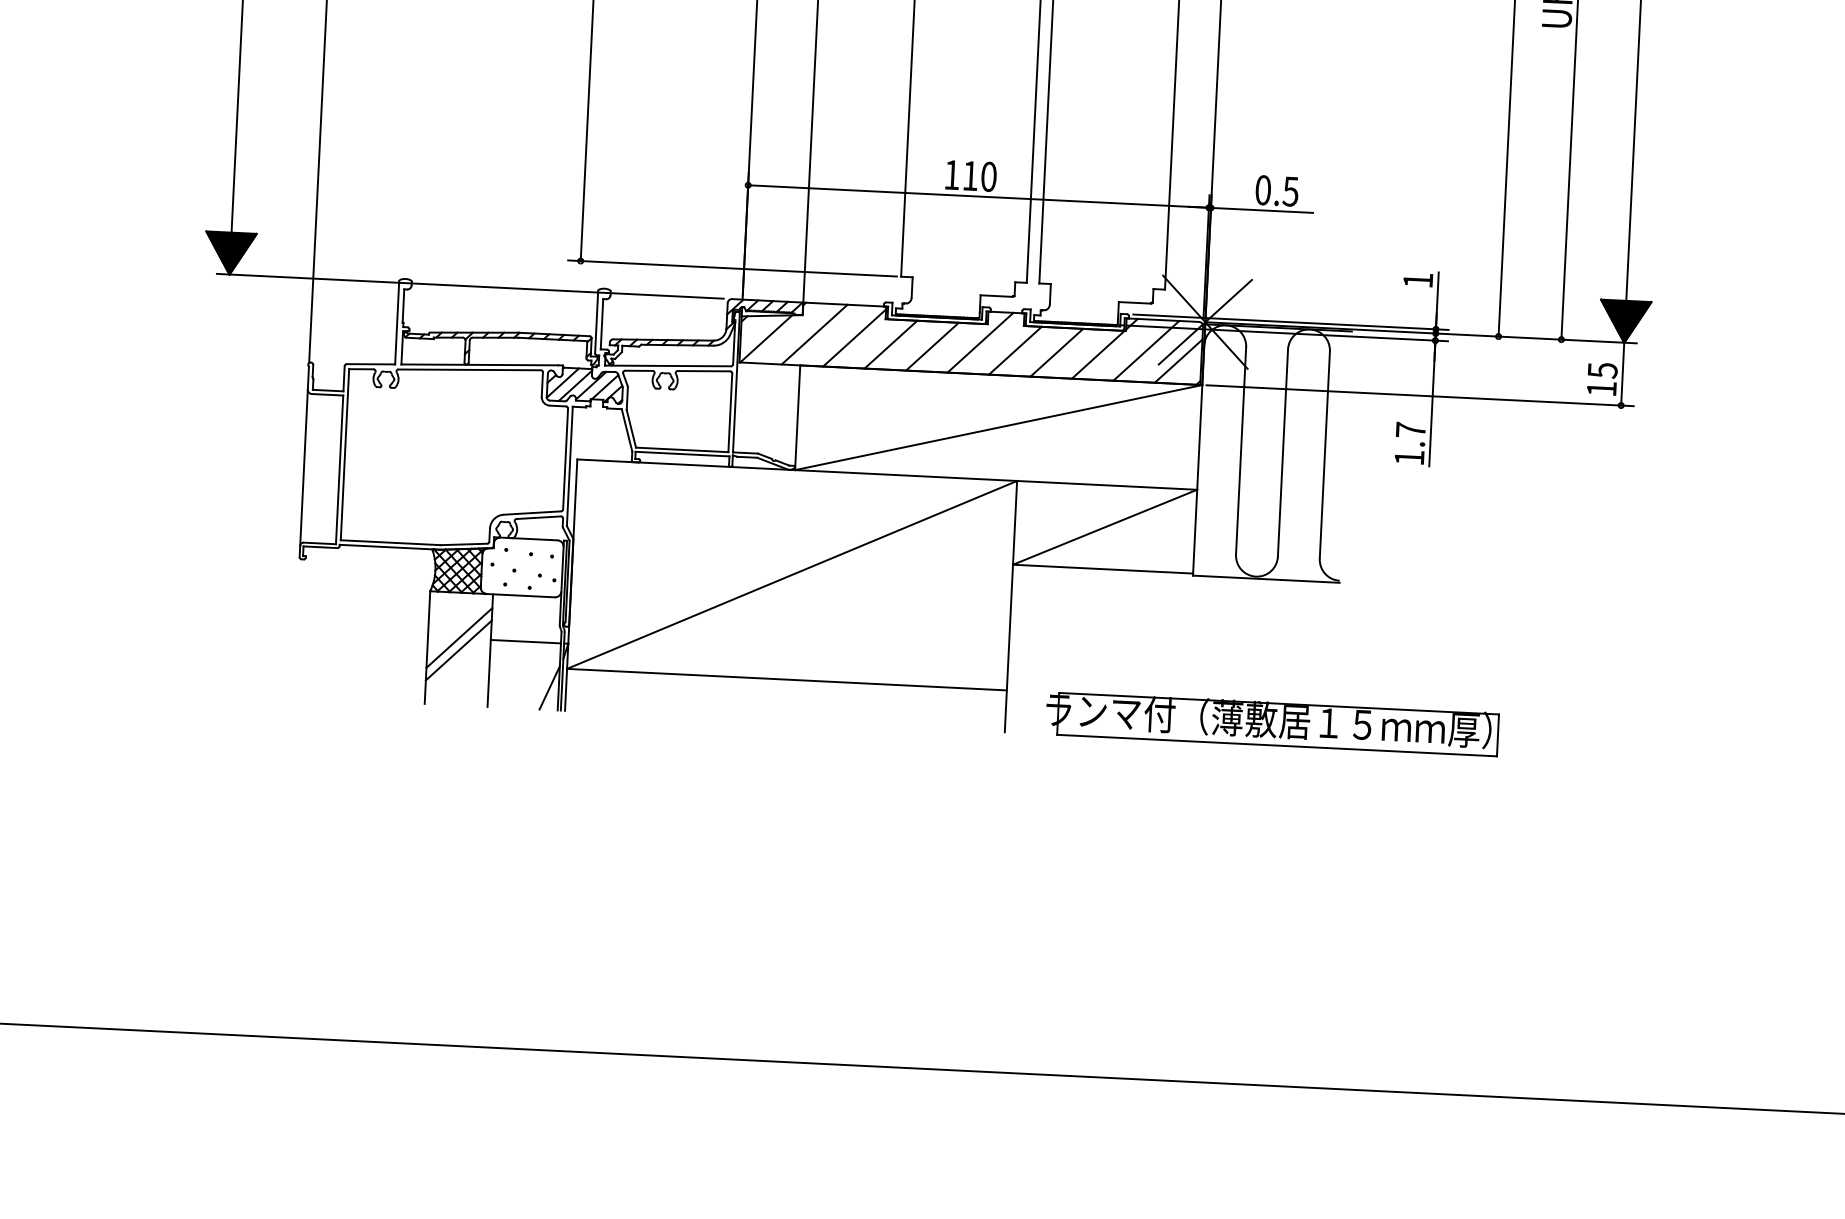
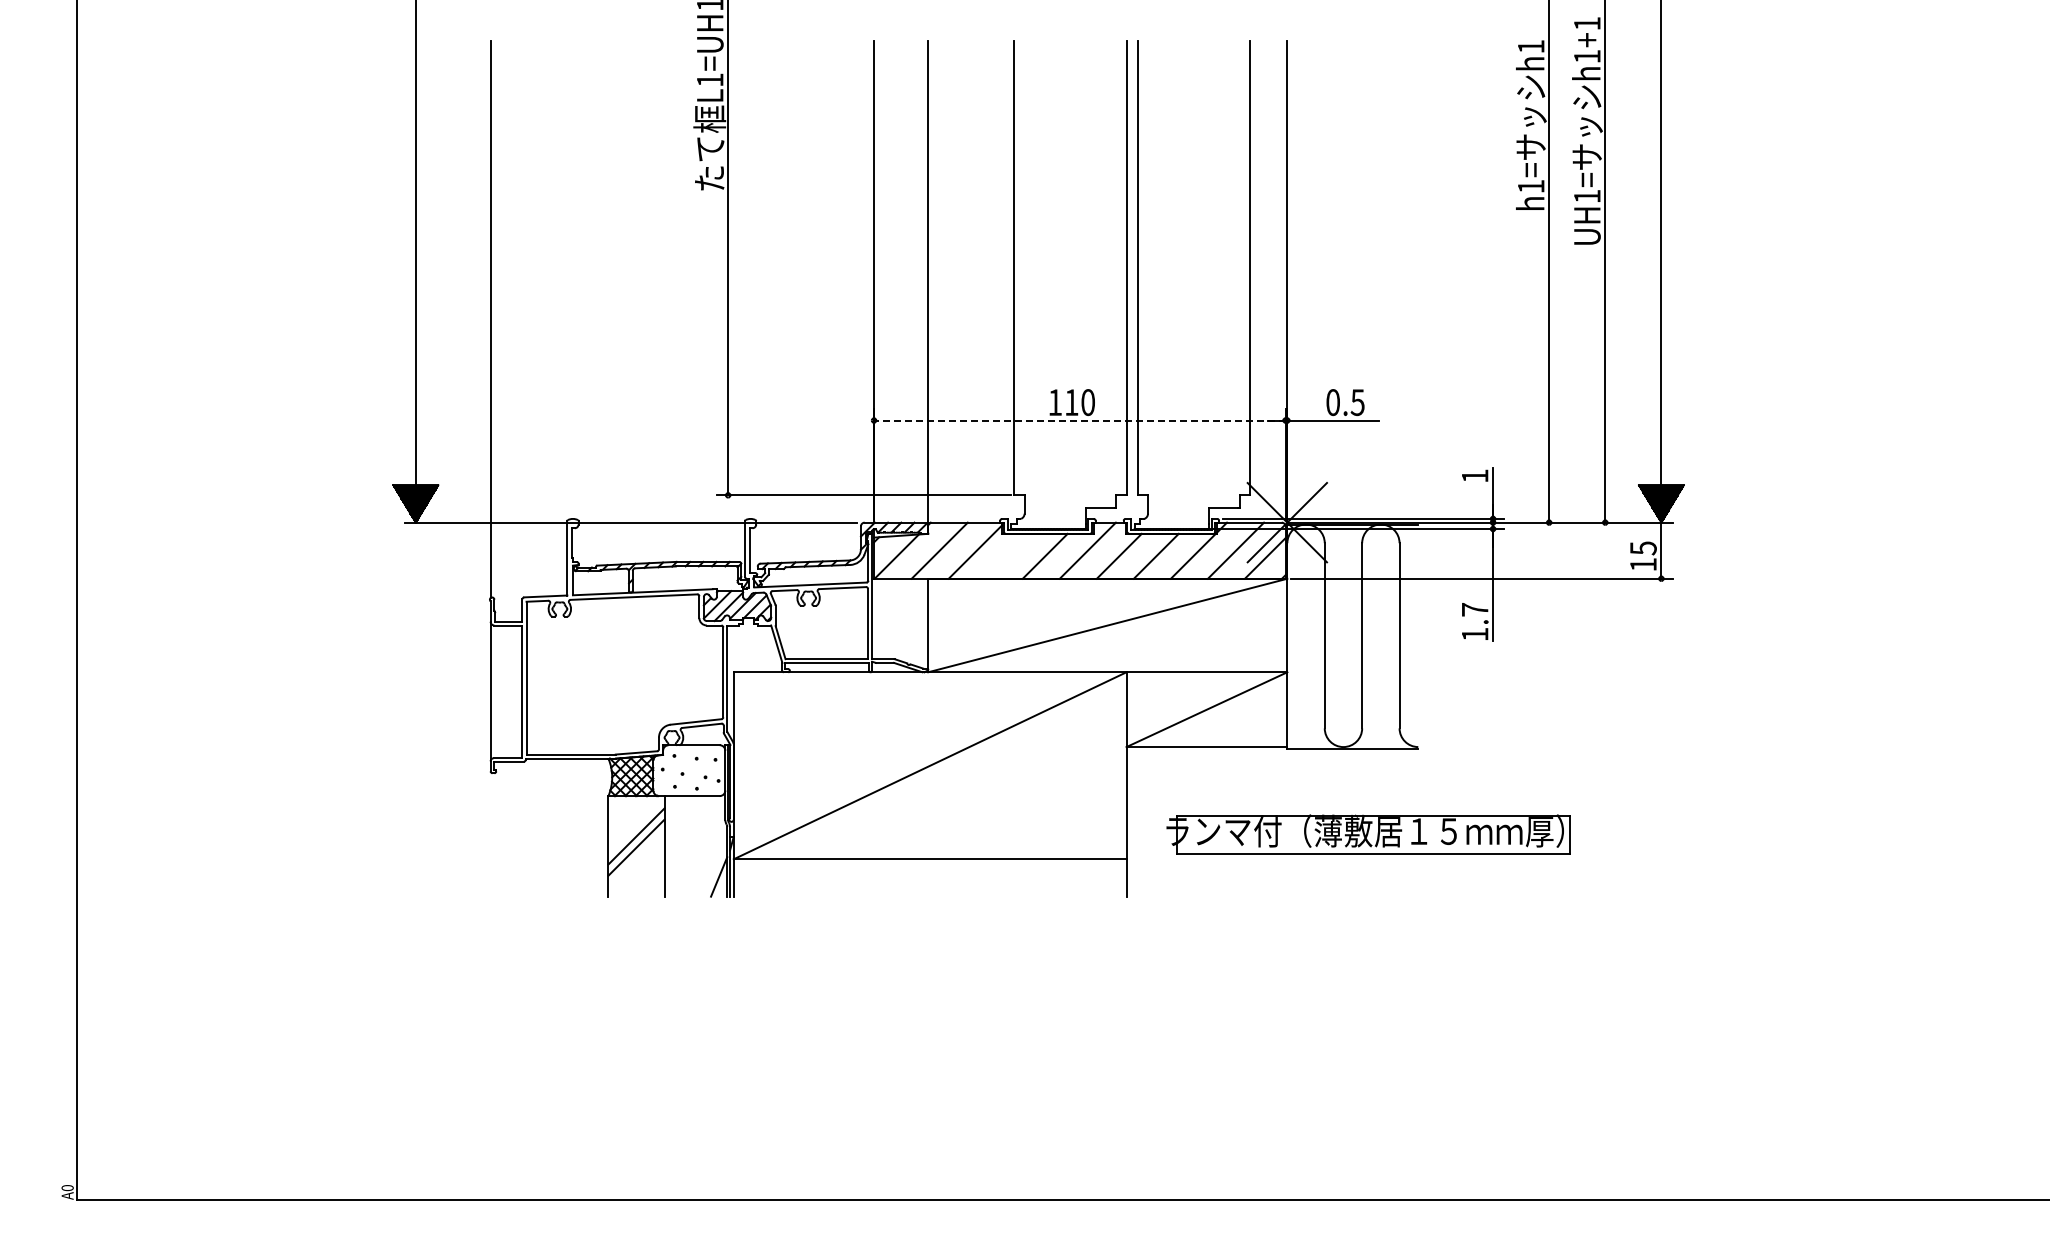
line: (978, 196) -> (1079, 420), solid -> dashed
line: (890, 343) -> (1007, 555), removed
line: (525, 641) -> (695, 836), removed
part: (1272, 723) -> (1368, 834), moved

